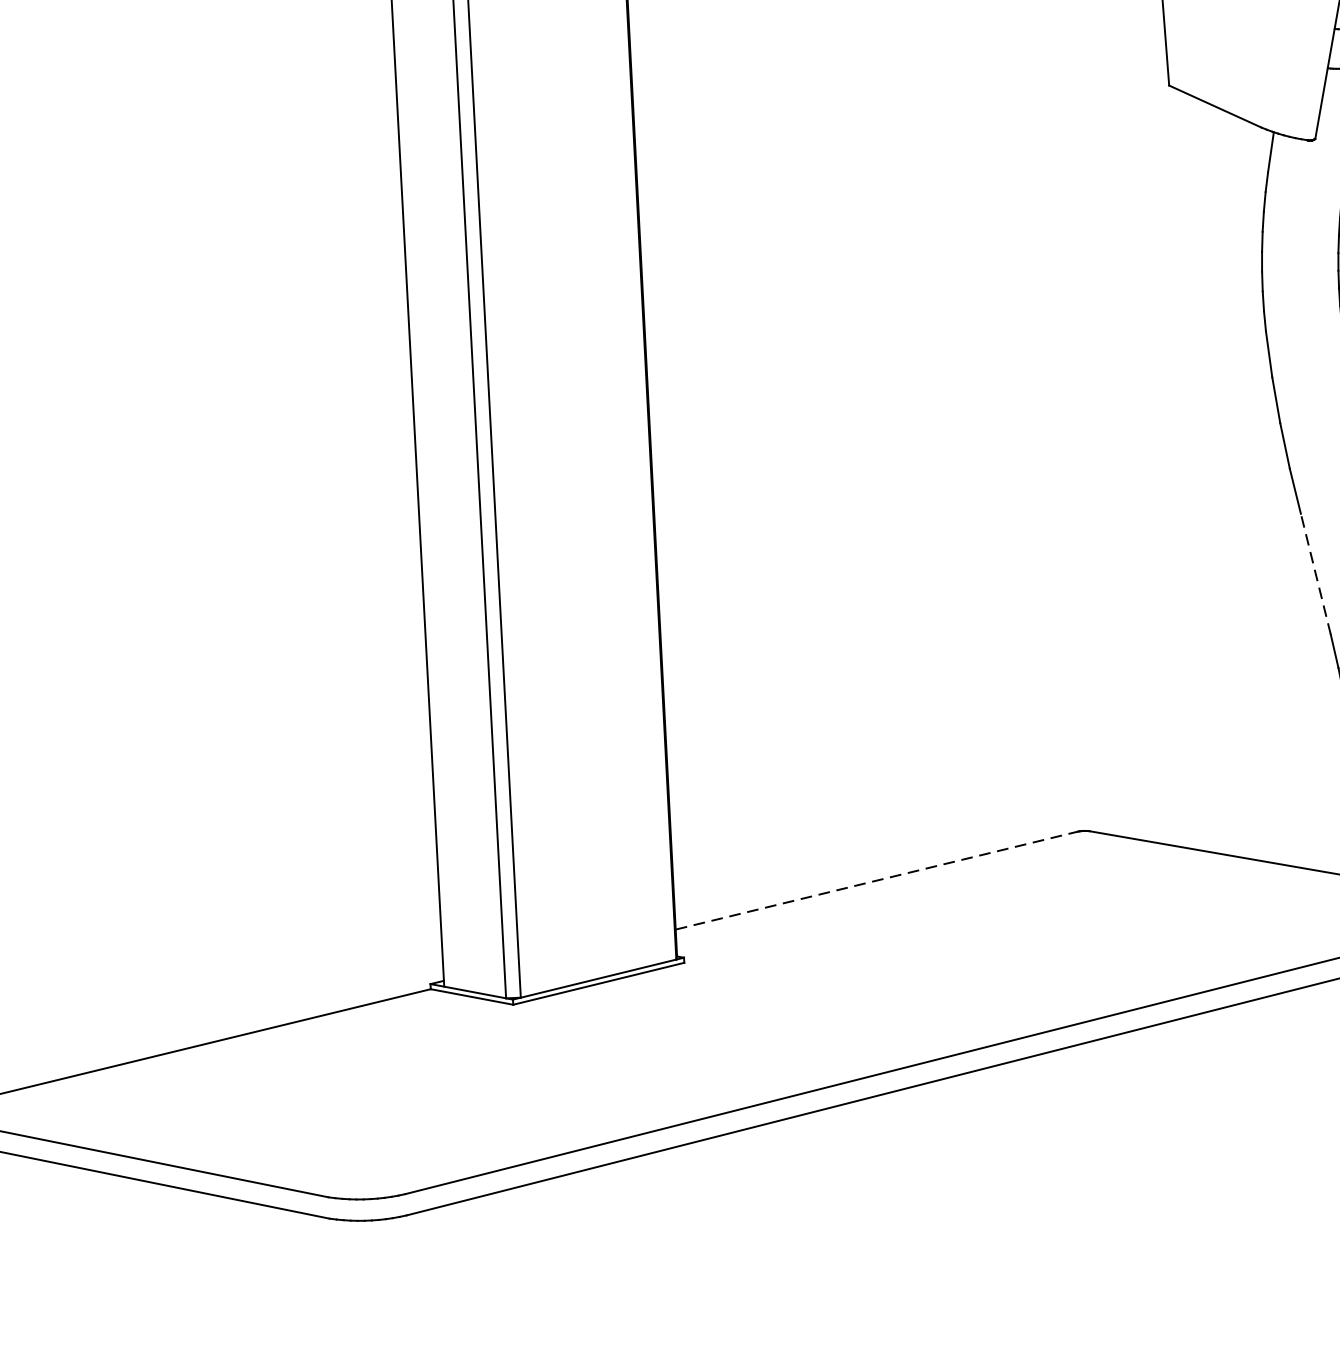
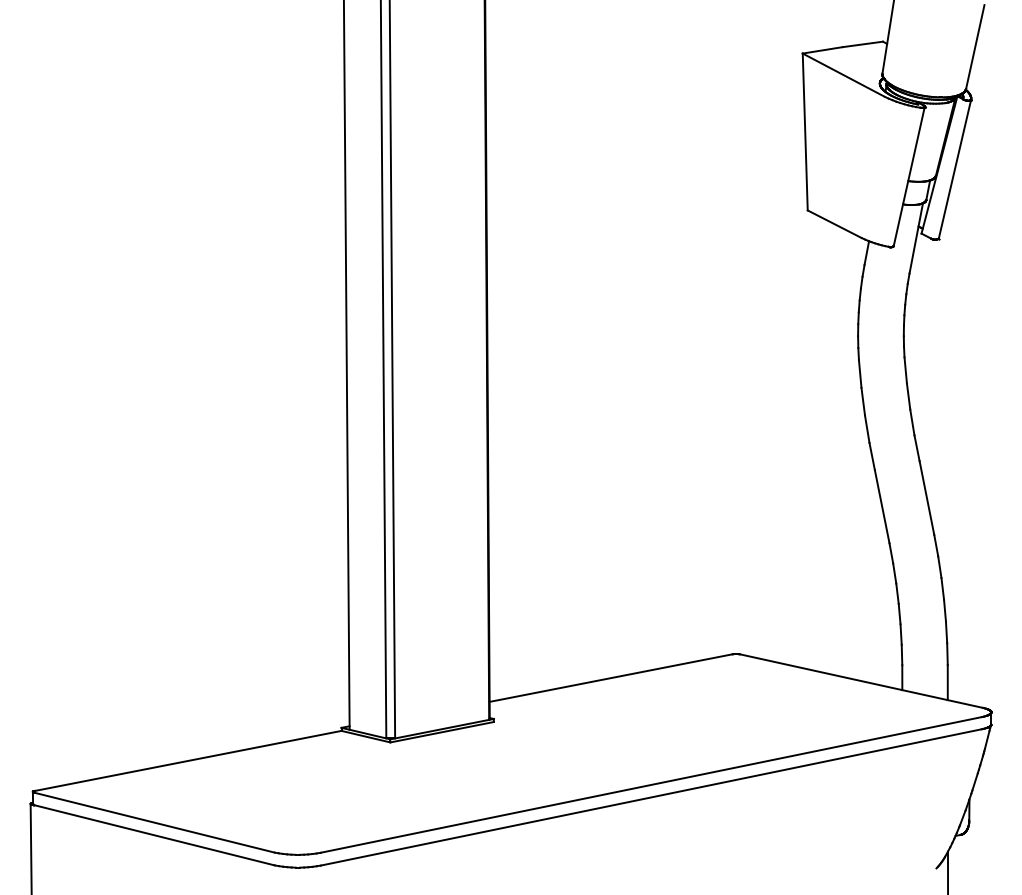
line: (1316, 573) -> (882, 506), dashed -> solid
line: (877, 881) -> (611, 678), dashed -> solid

